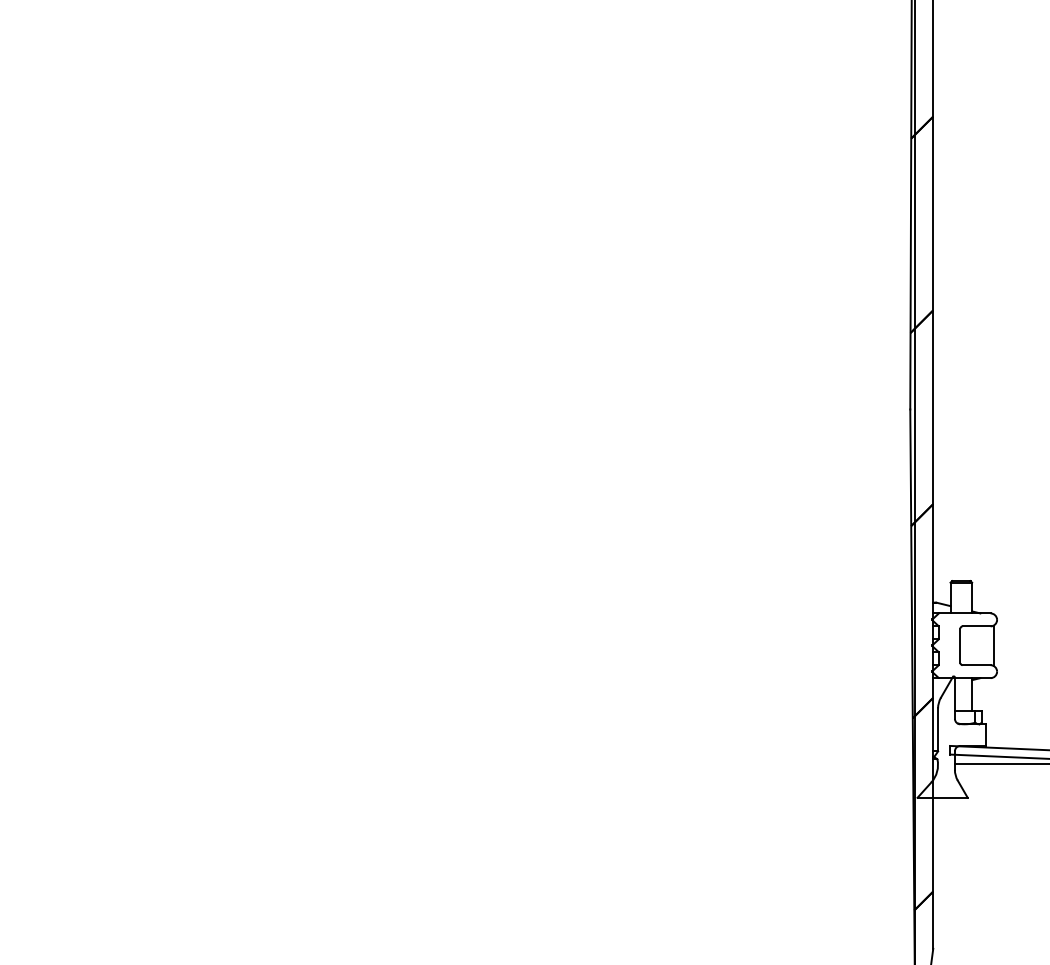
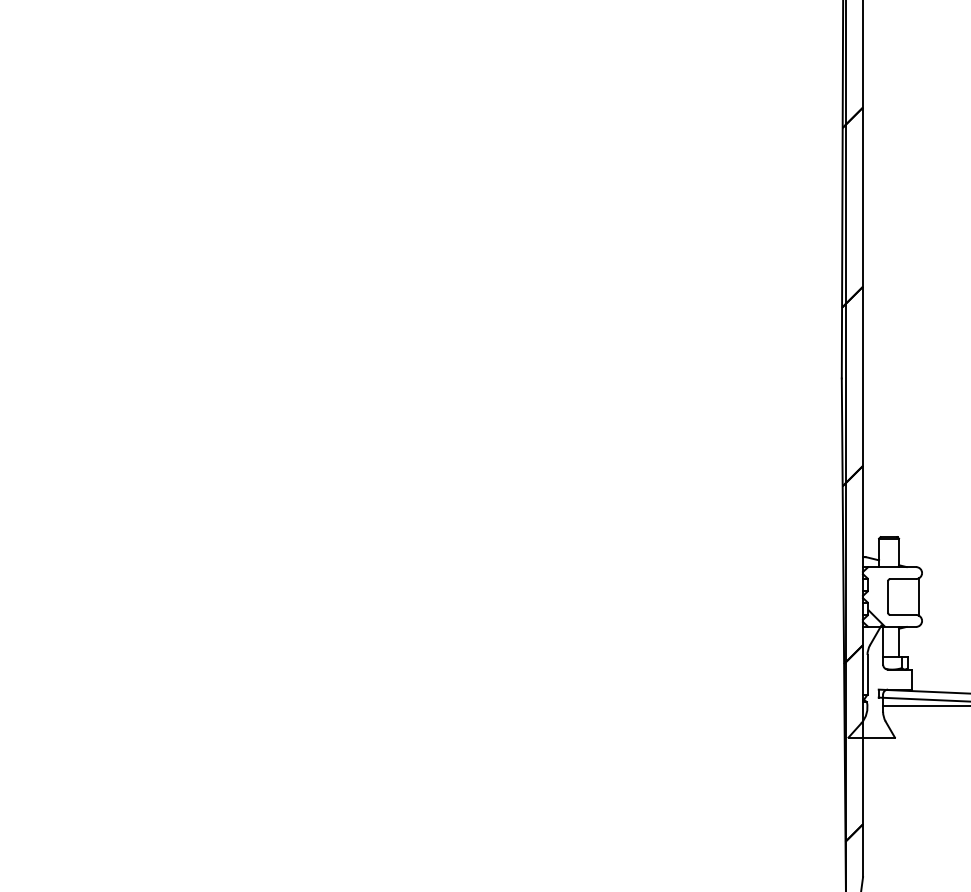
hatch: (947, 668) -> (876, 618), added

